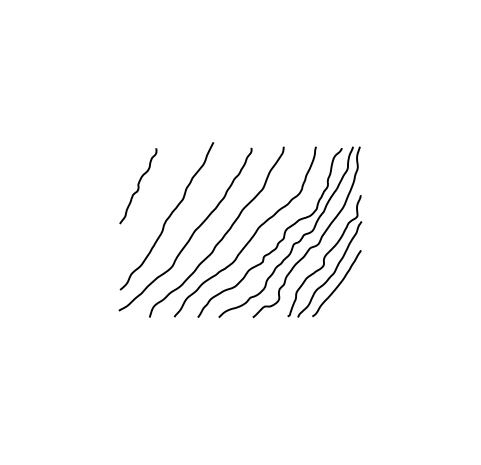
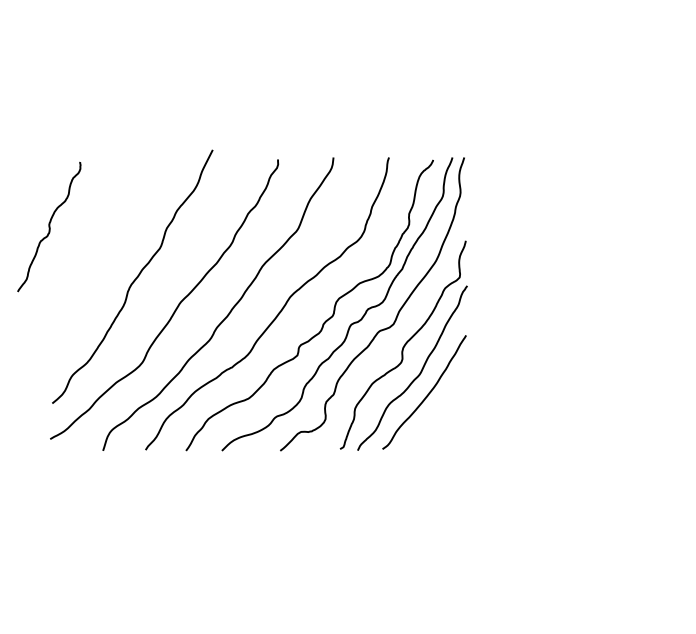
curve: (138, 186) -> (49, 227), moved

